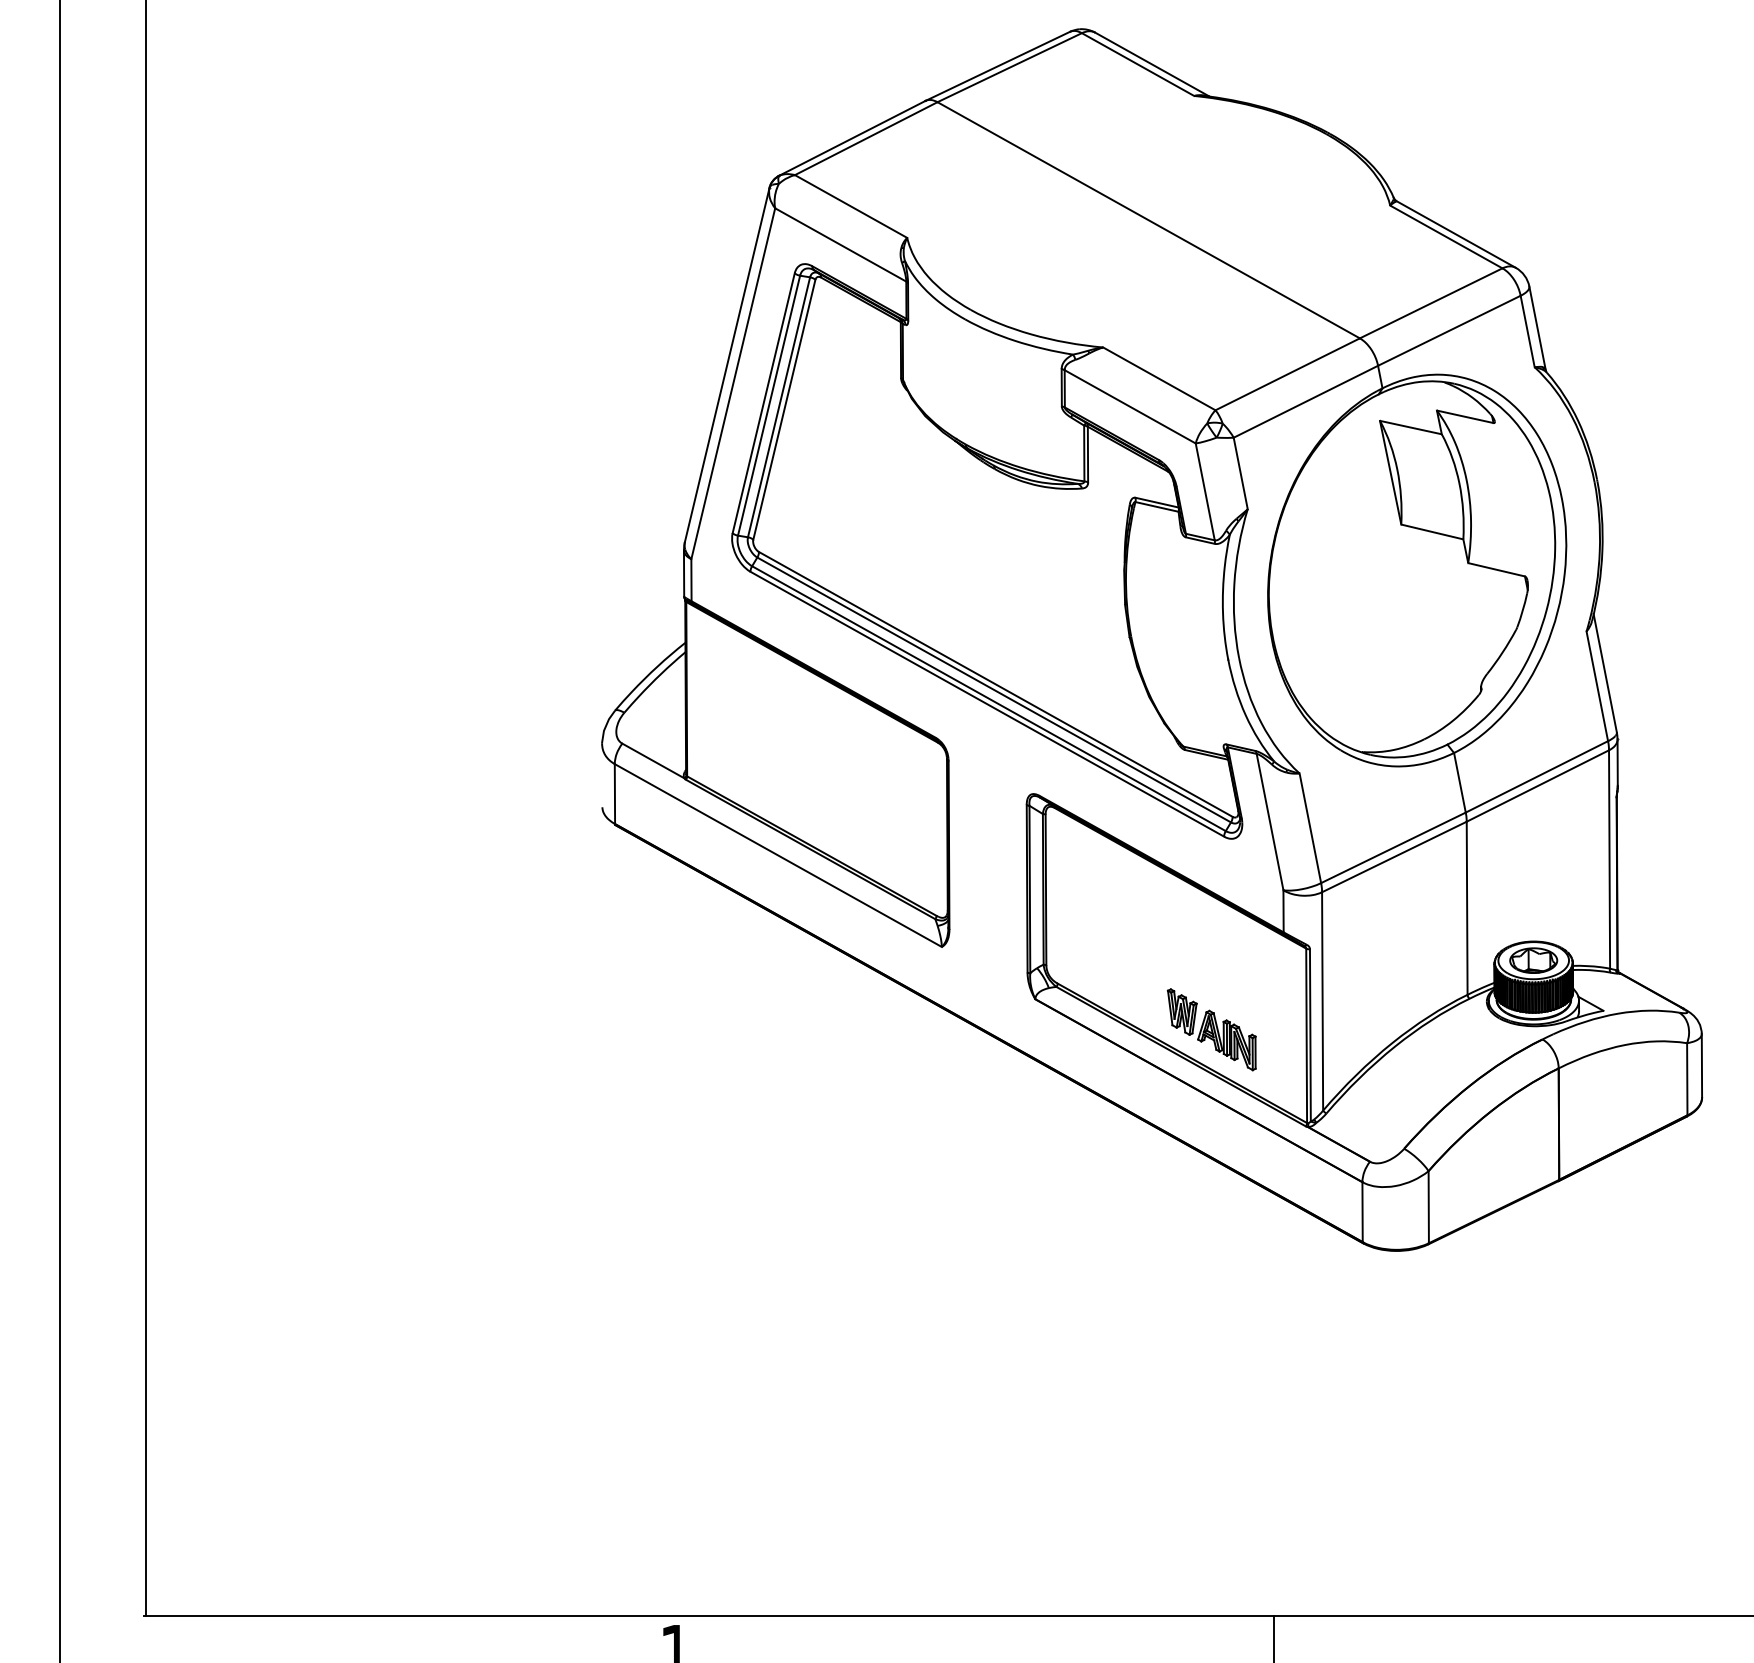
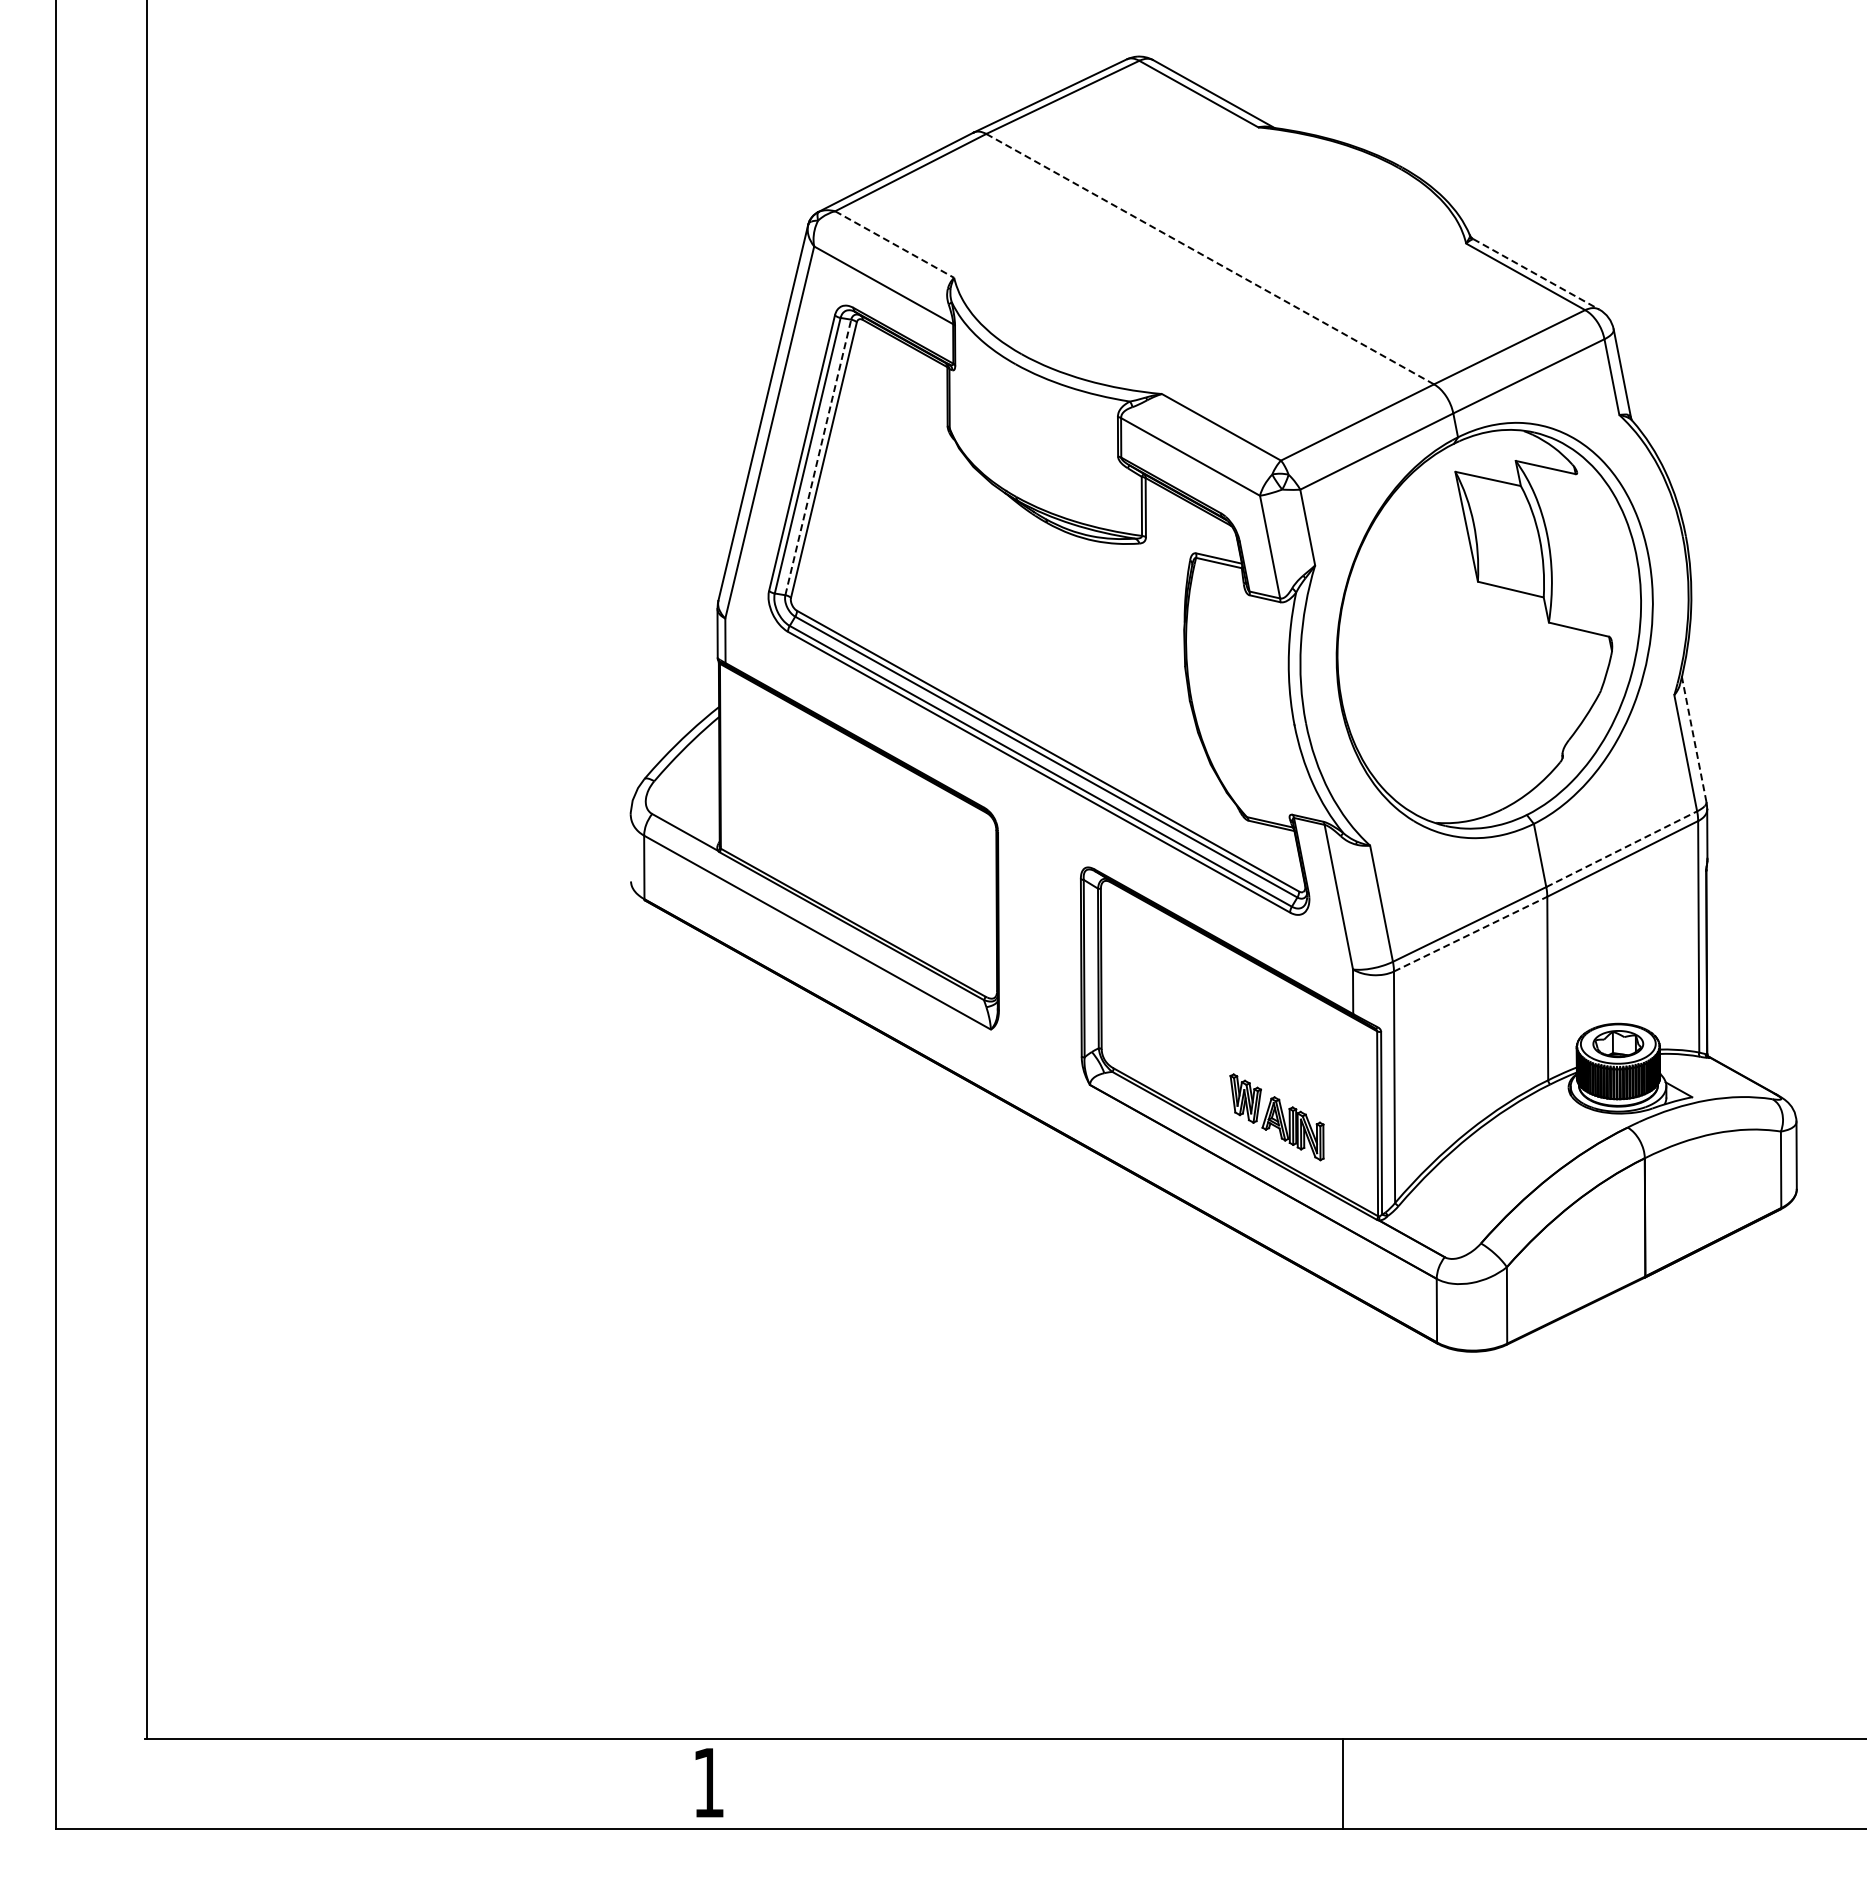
line: (851, 206) -> (895, 244), solid -> dashed
line: (1149, 220) -> (1210, 259), solid -> dashed
line: (1456, 234) -> (1536, 274), solid -> dashed
line: (779, 407) -> (818, 457), solid -> dashed
line: (1605, 673) -> (1694, 739), solid -> dashed
line: (1537, 777) -> (1622, 849), solid -> dashed
line: (1395, 856) -> (1471, 933), solid -> dashed

